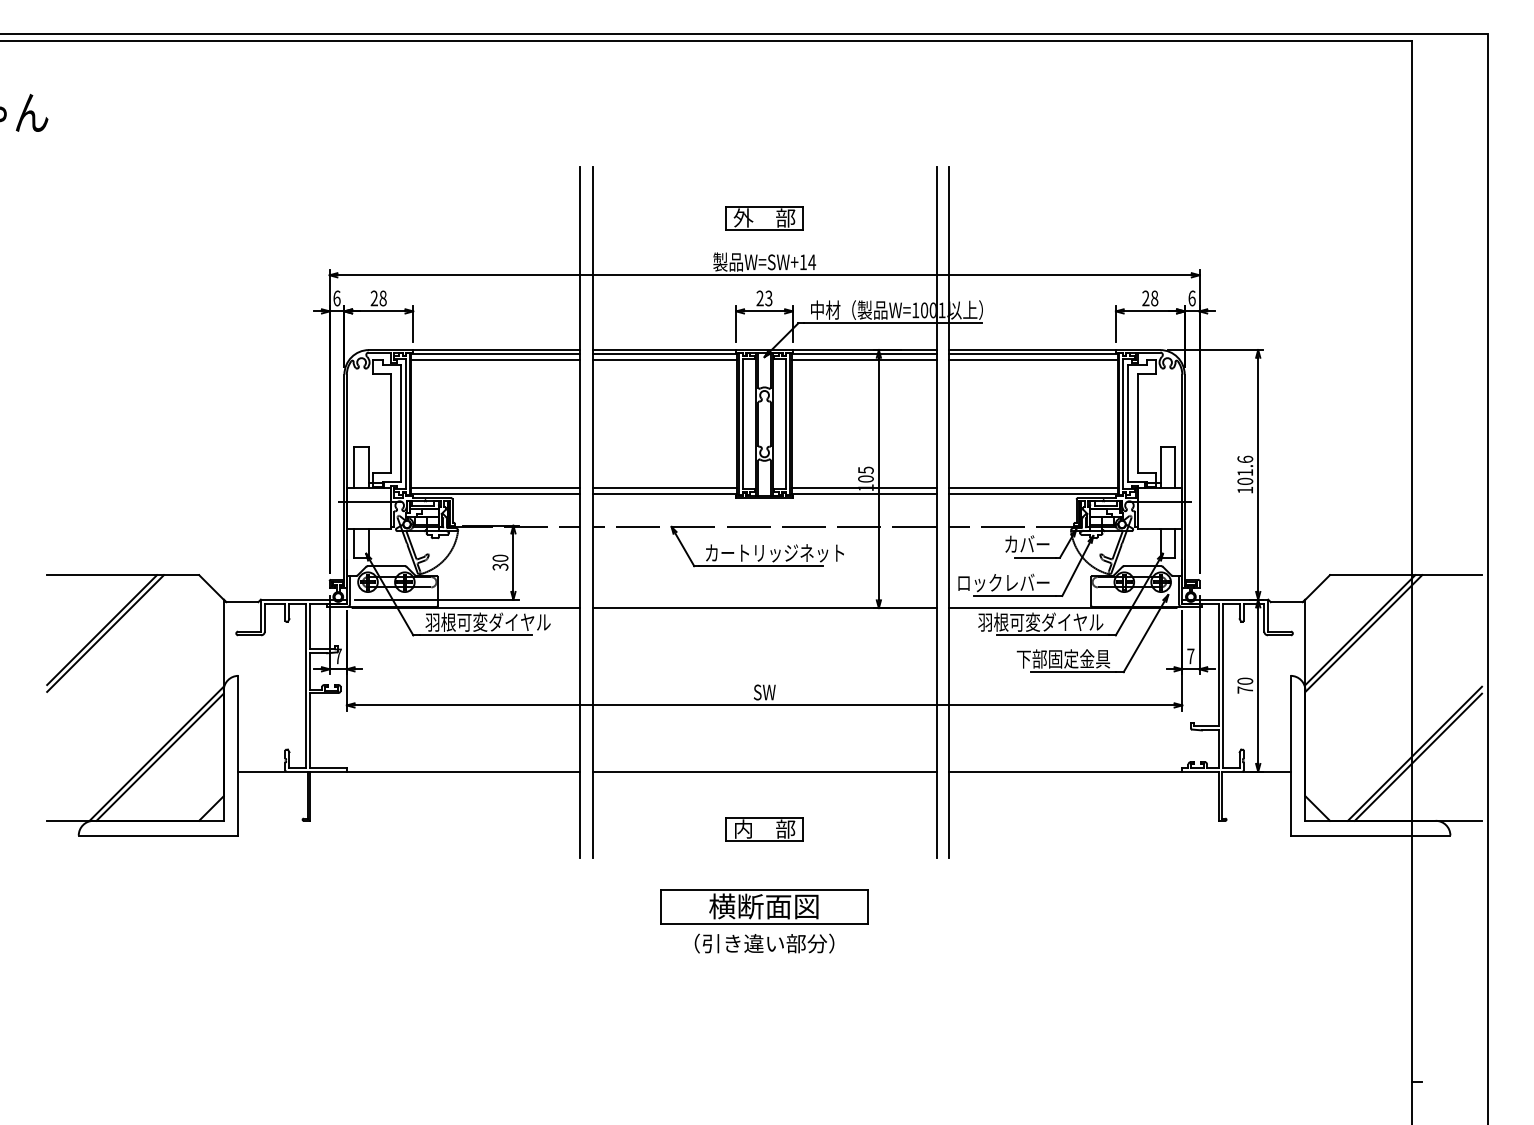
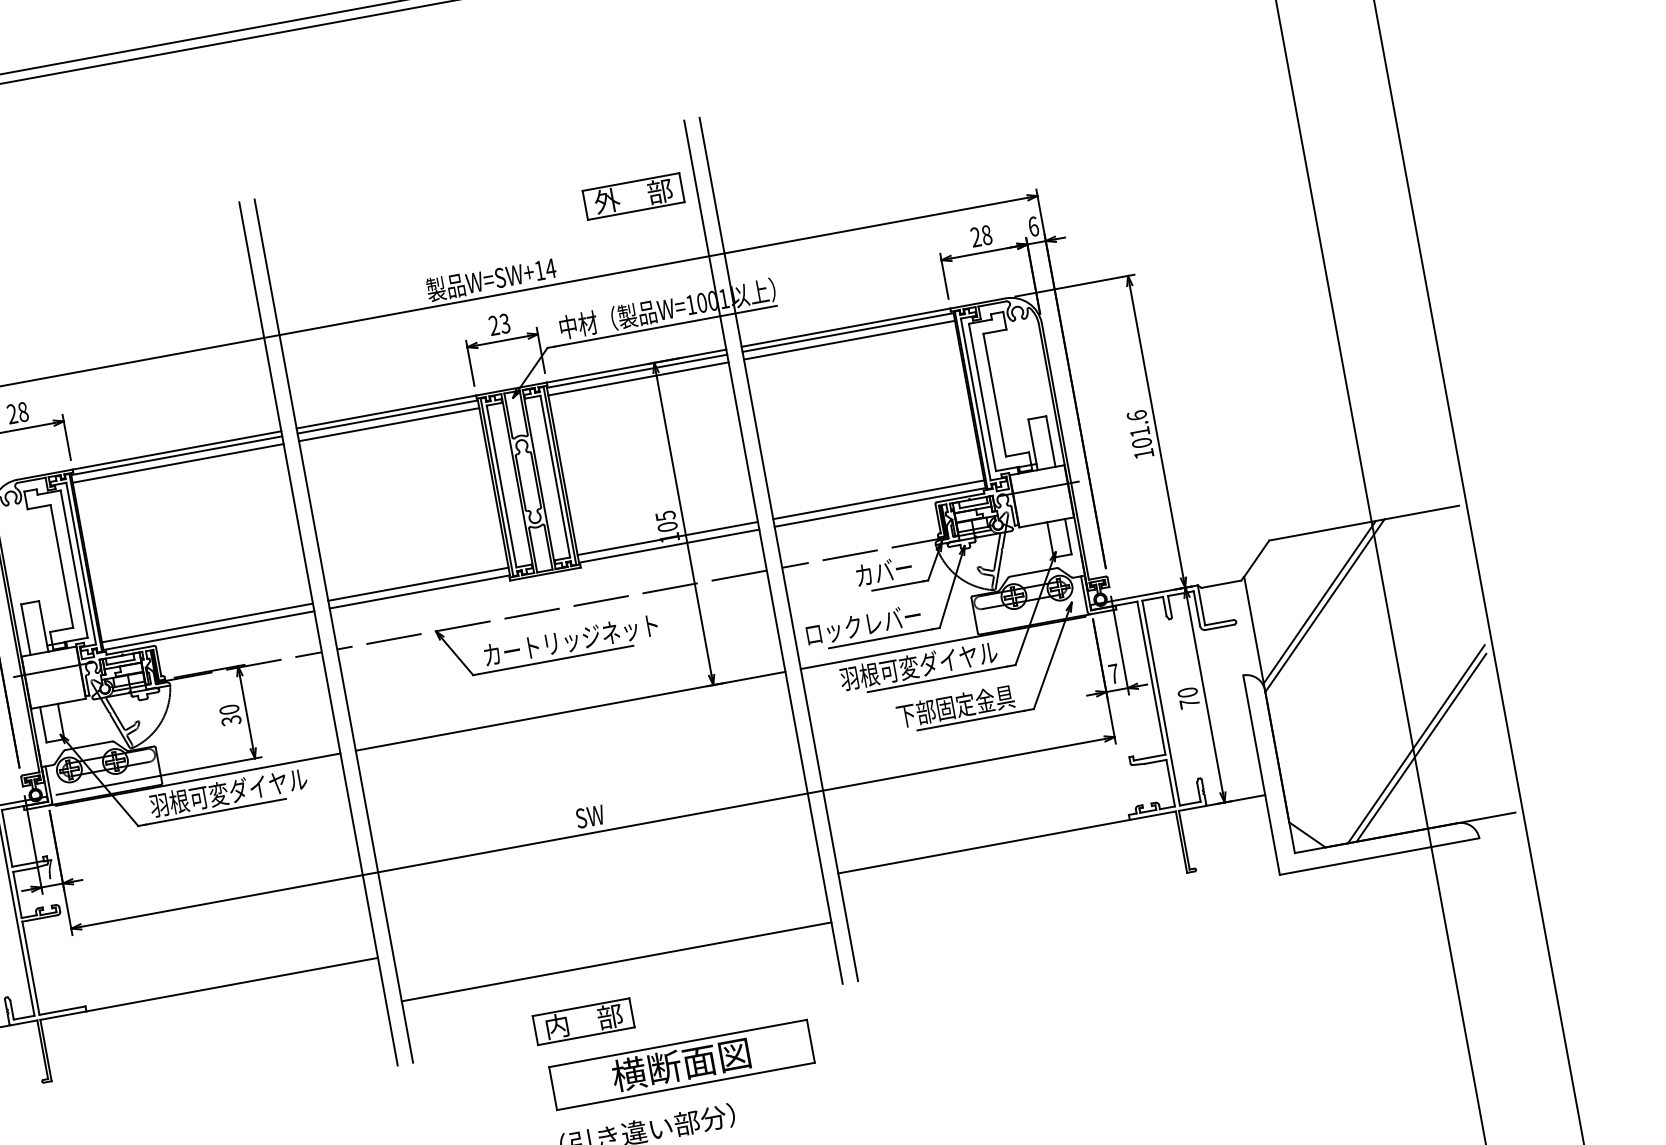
part: (764, 218) -> (633, 196), moved
line: (764, 771) -> (616, 961), moved
part: (764, 829) -> (583, 1021), moved
part: (764, 906) -> (681, 1064), moved

